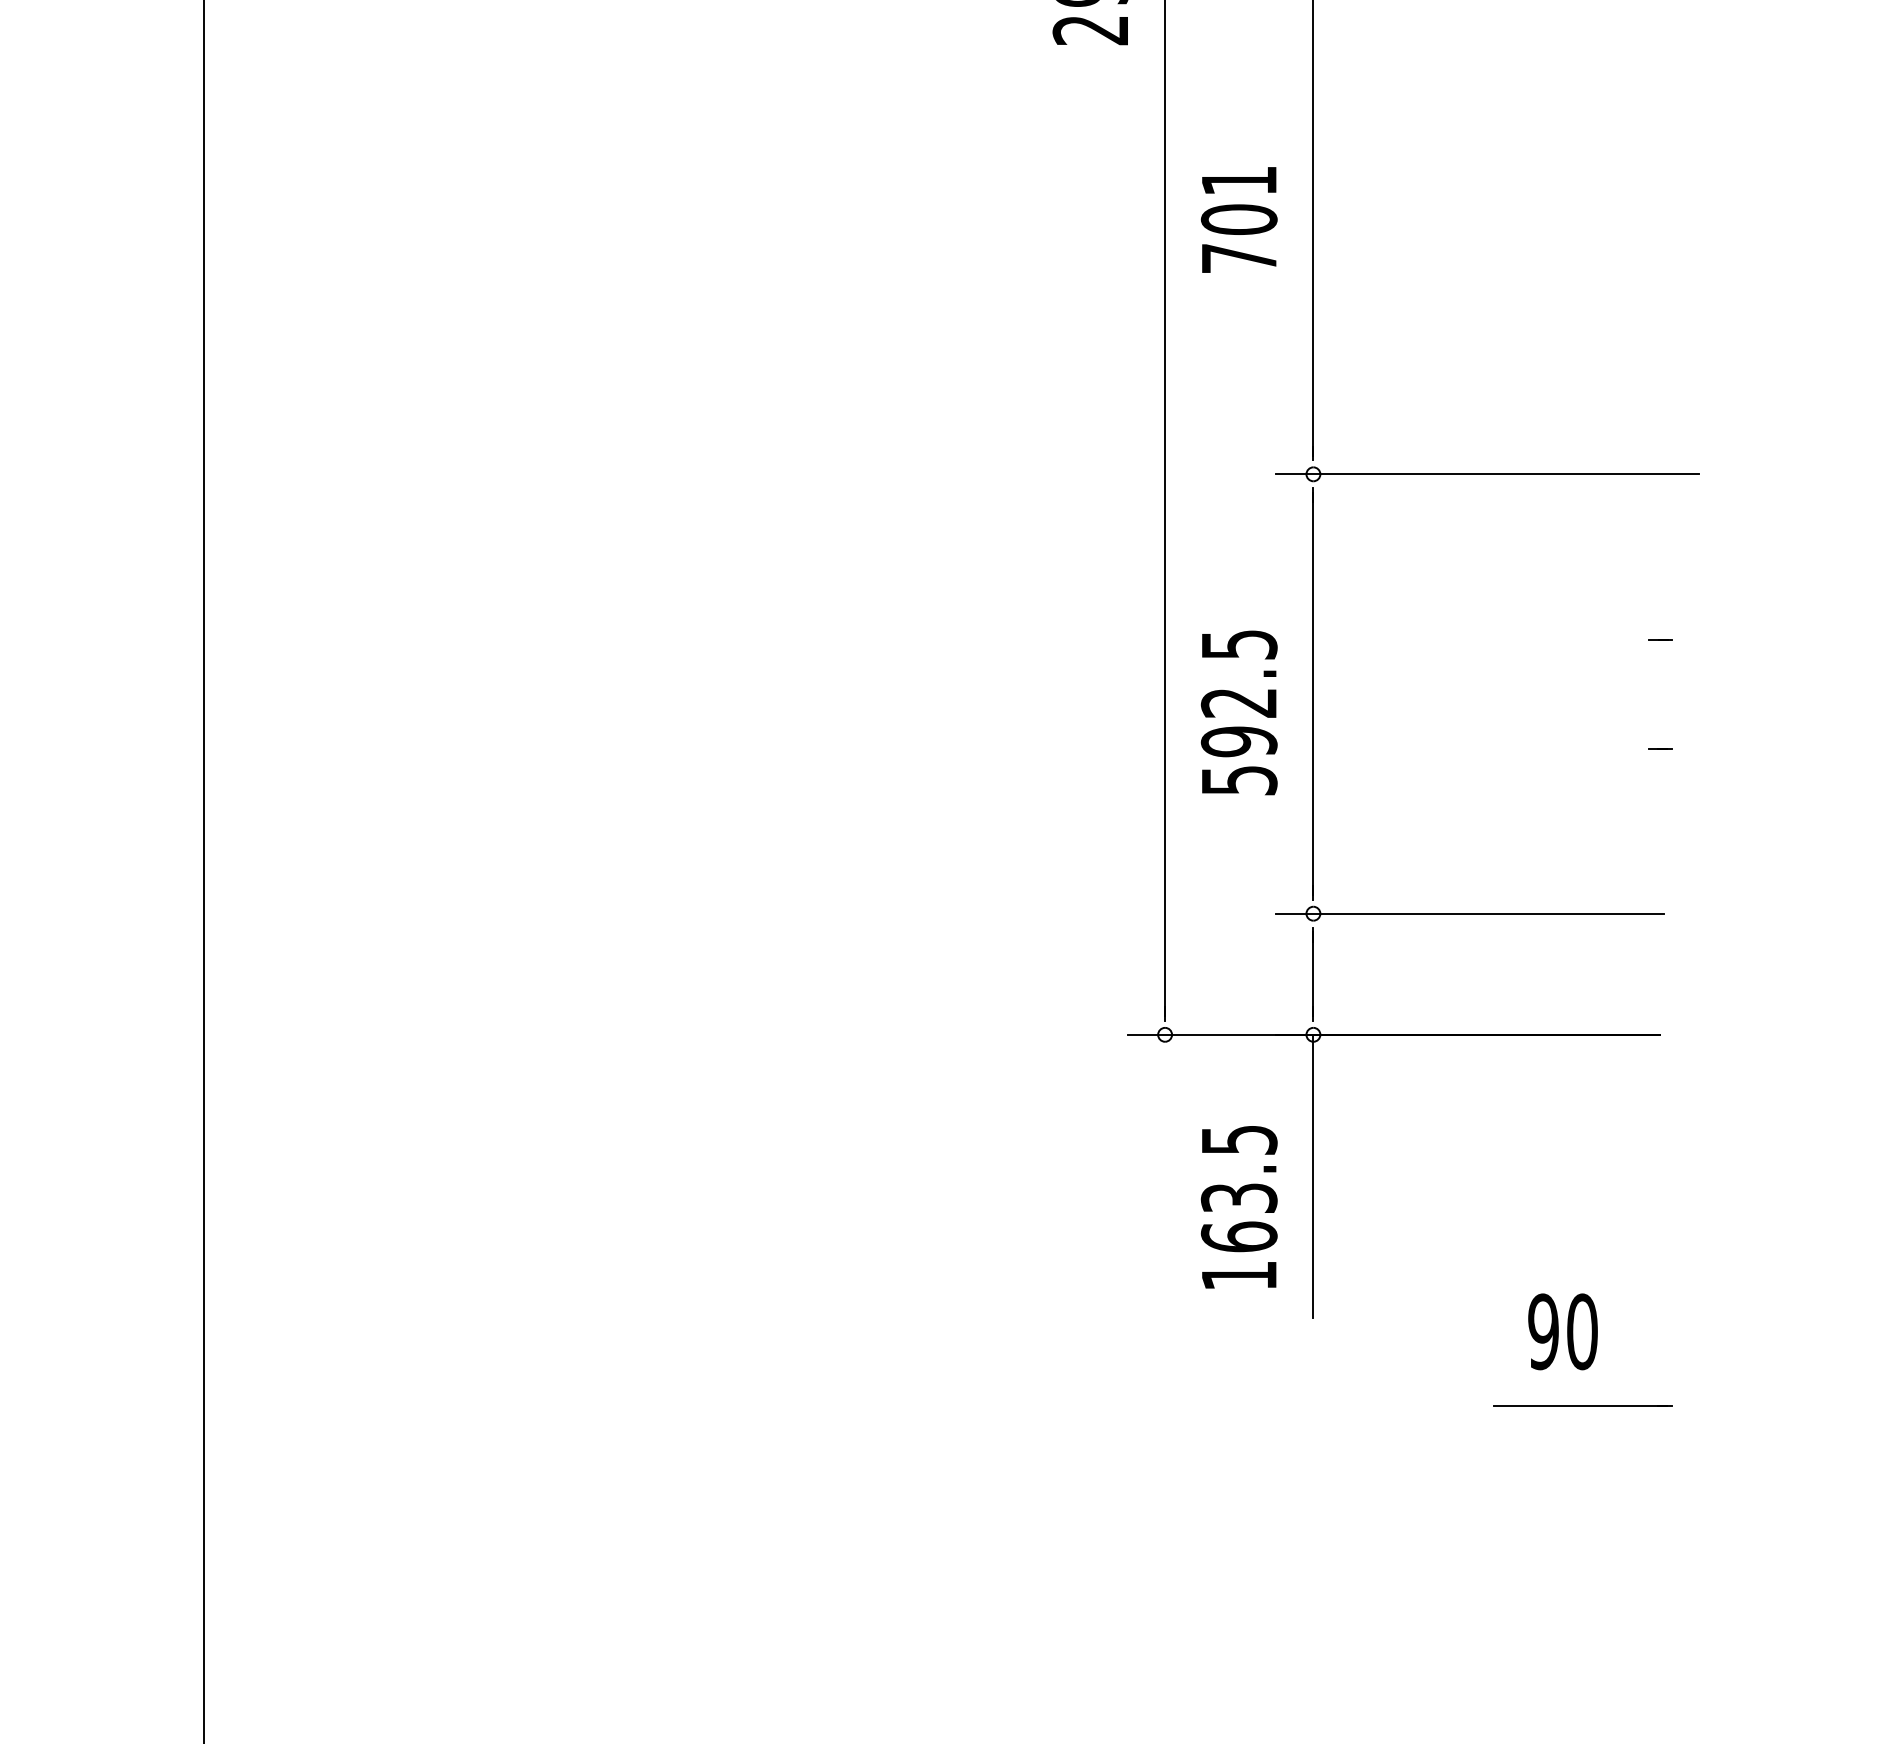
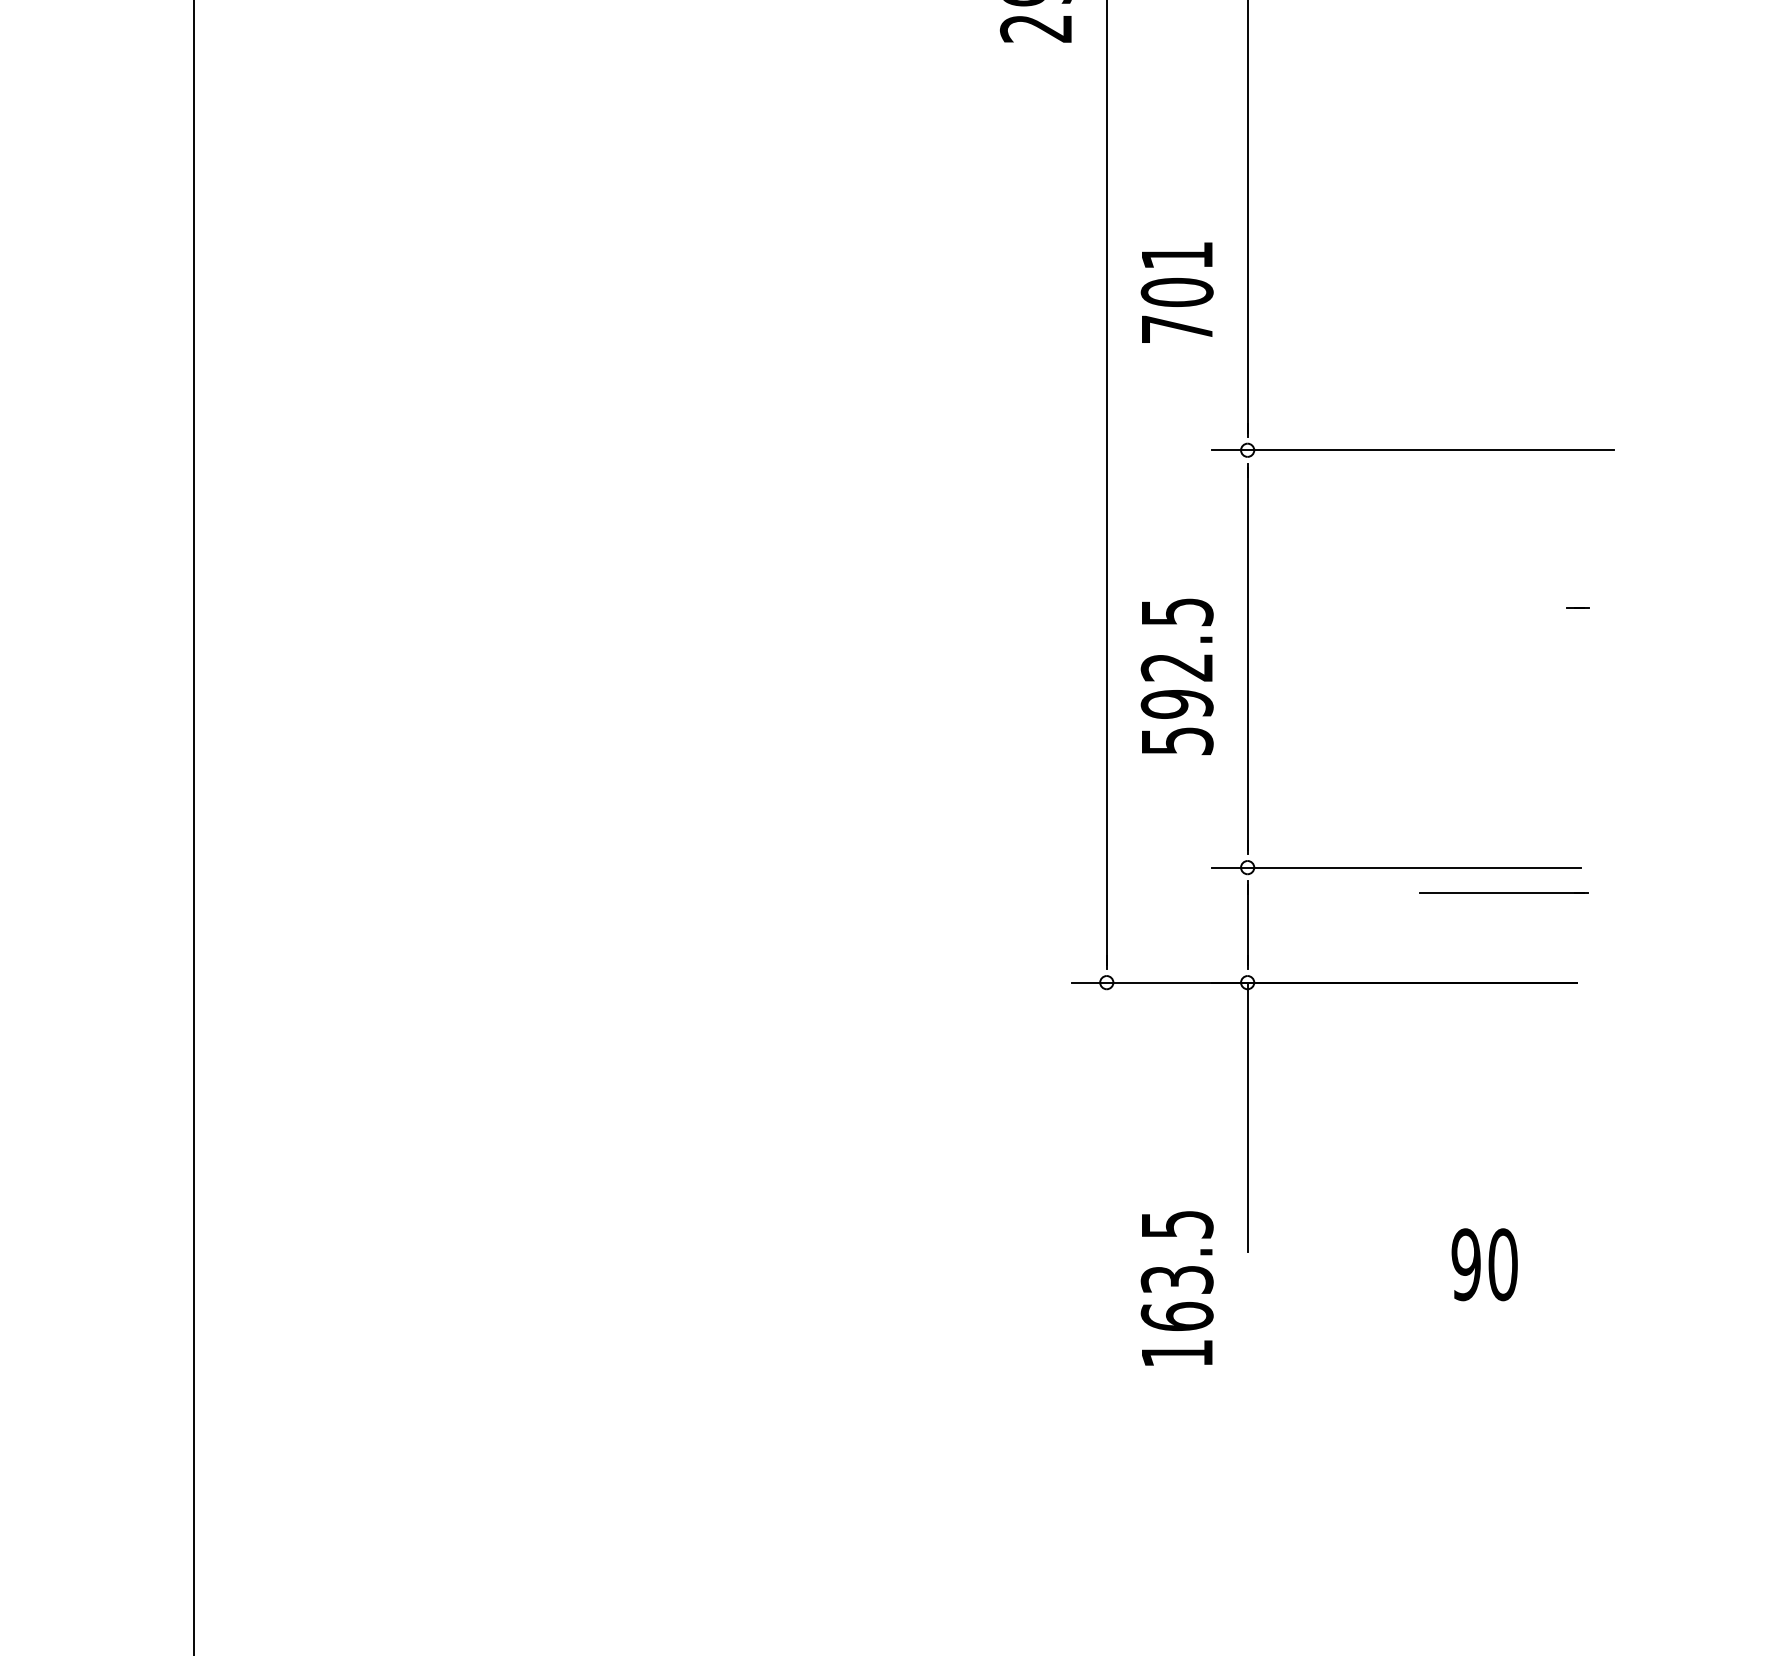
text: (1238, 219) -> (1176, 292), moved
line: (1659, 748) -> (1576, 710), removed
text: (1238, 1207) -> (1176, 1288), moved
line: (1582, 1405) -> (1503, 892), moved

